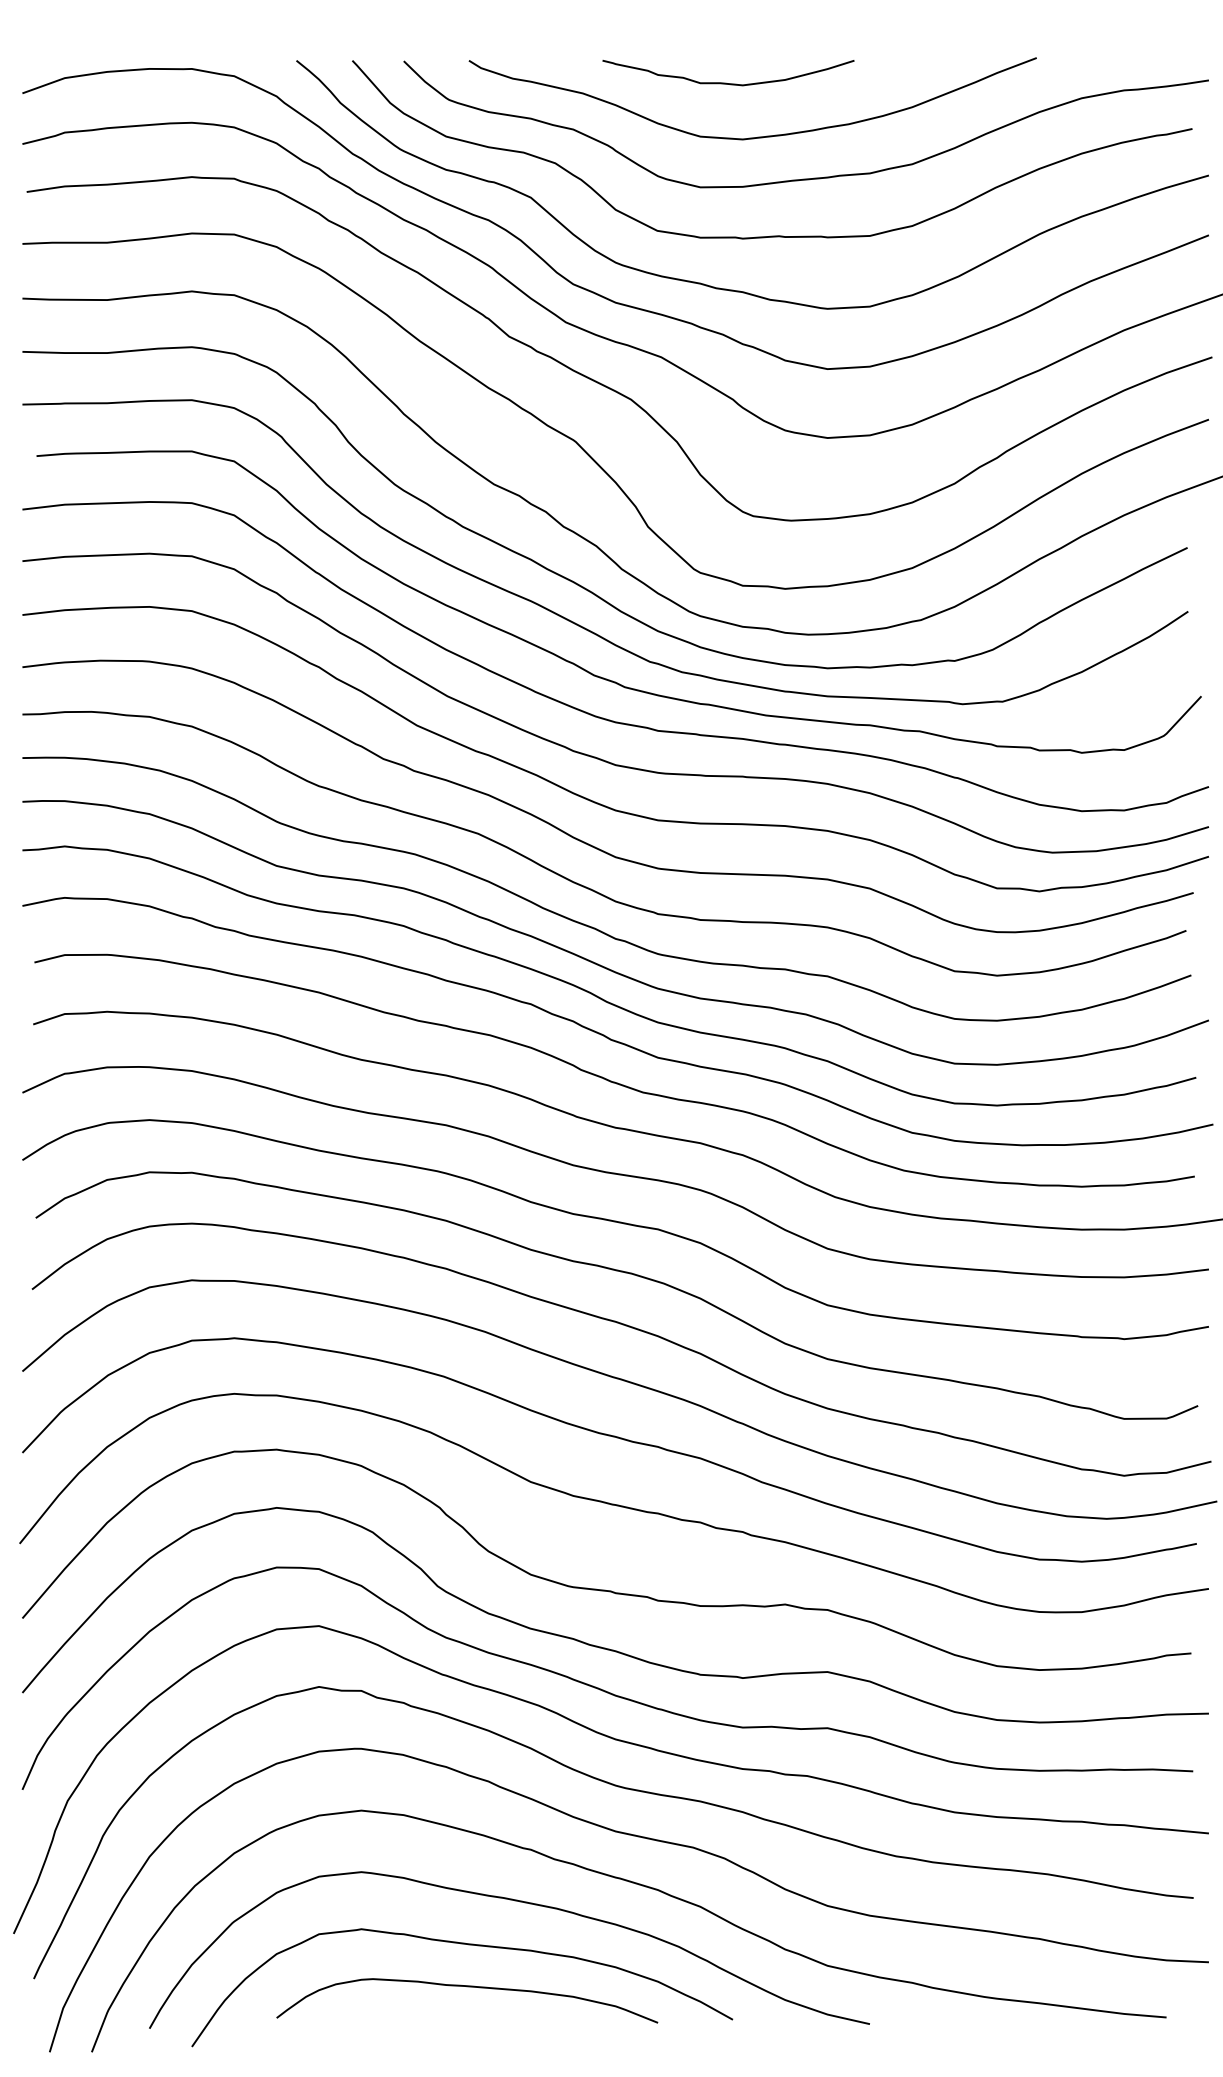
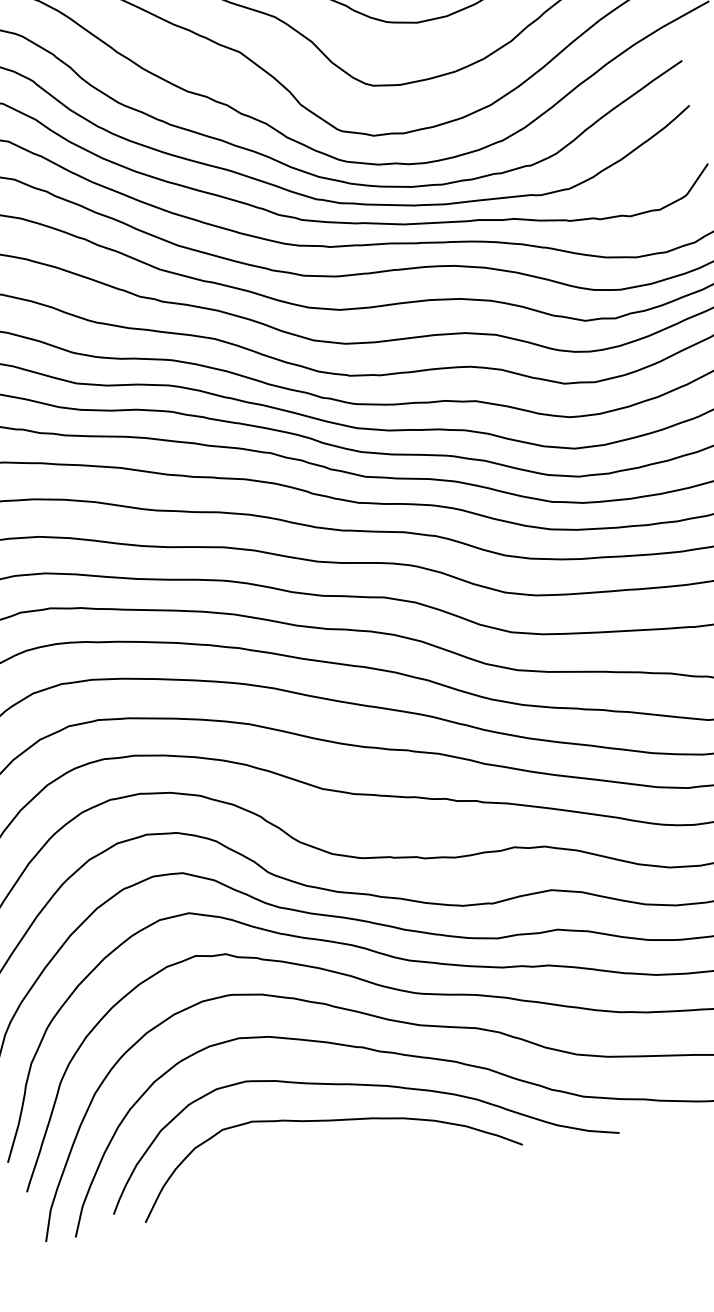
curve: (467, 1987) -> (332, 1151), removed

